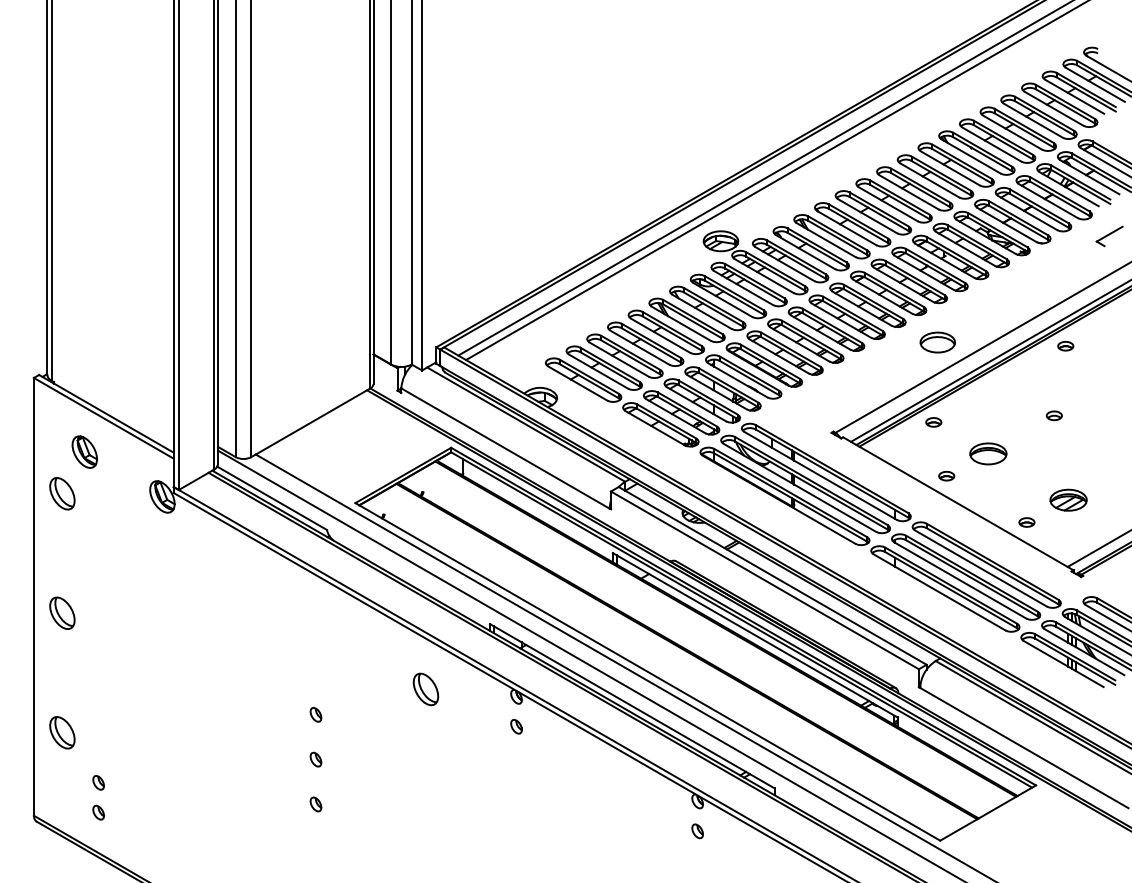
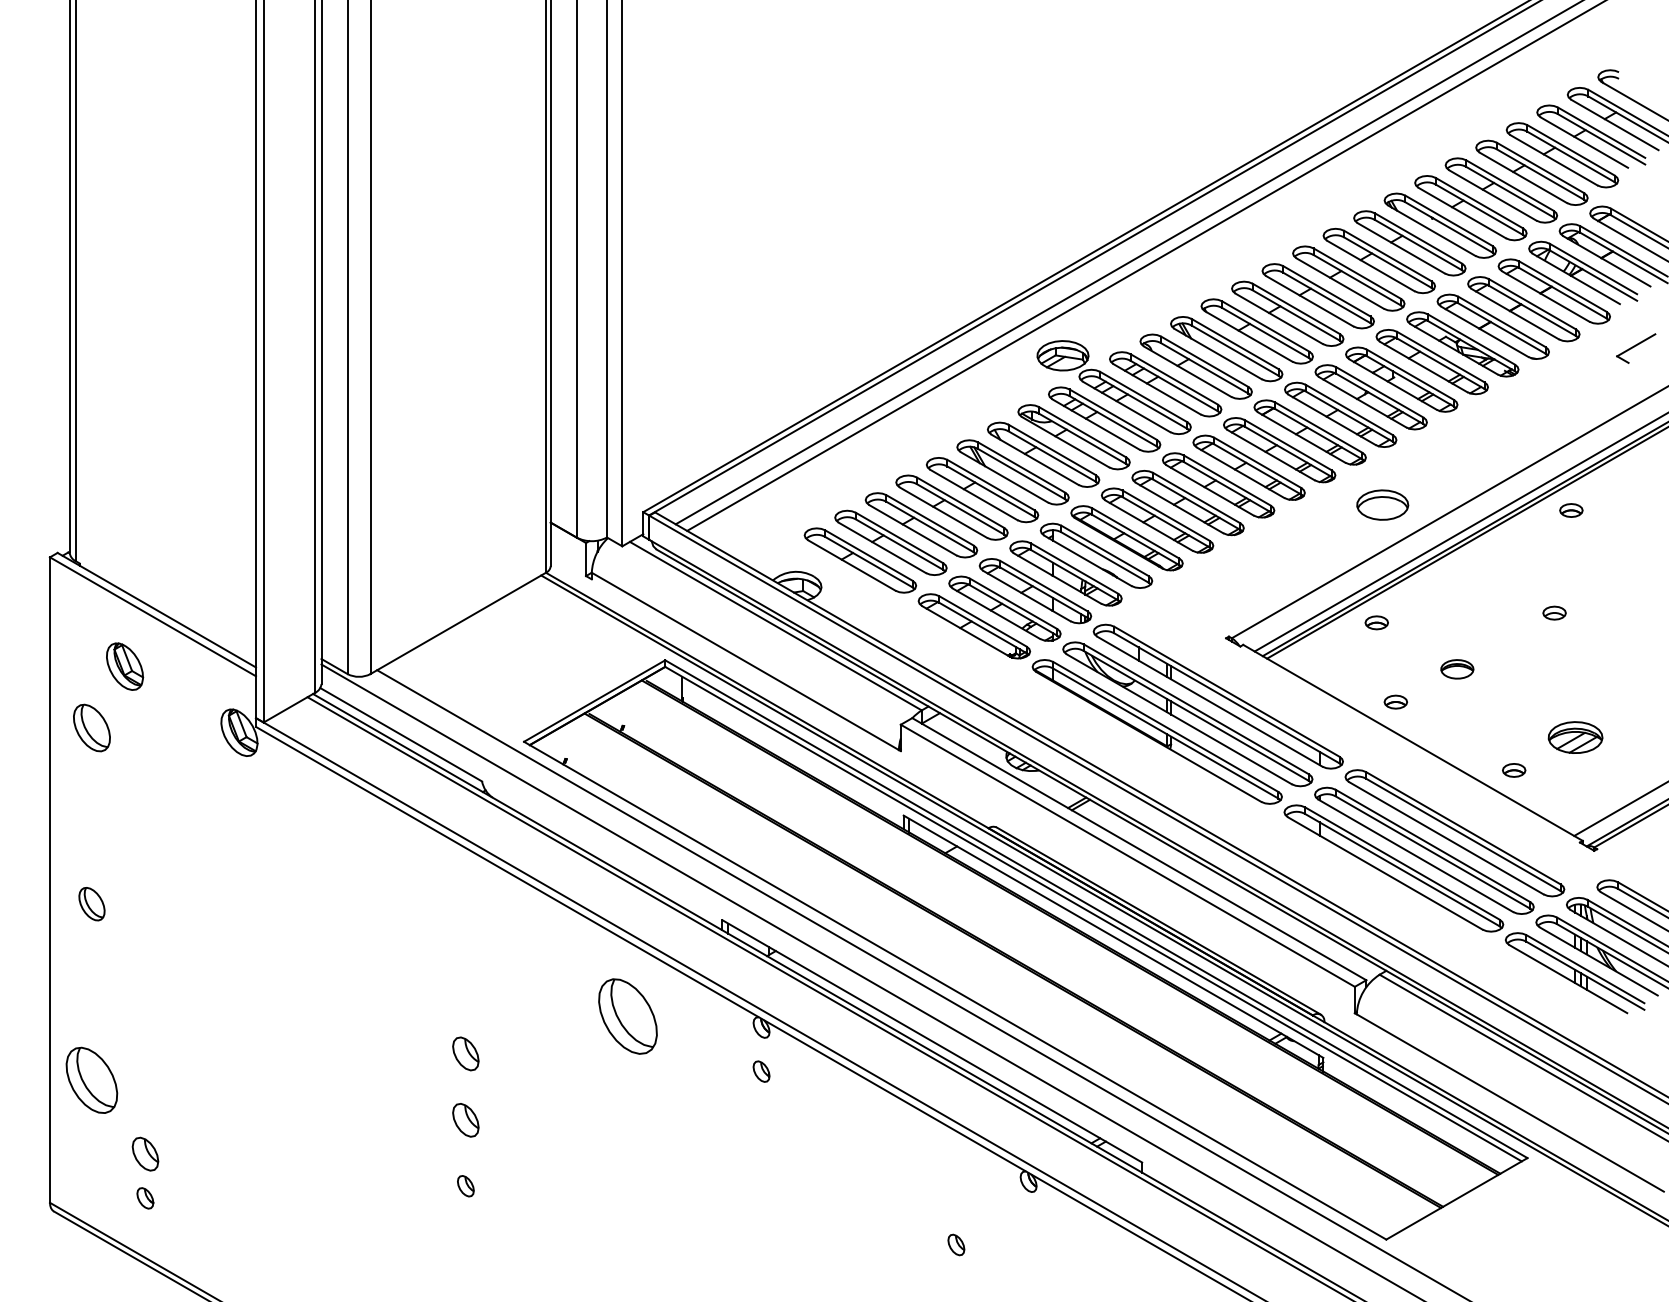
part: (988, 453) -> (1457, 668), size x0.6
part: (62, 612) -> (92, 903), size x0.7
part: (425, 689) -> (627, 1016), size x1.6
part: (315, 714) -> (465, 1053), size x1.6
part: (62, 732) -> (92, 1080), size x1.4
part: (315, 759) -> (465, 1119), size x1.6
part: (98, 782) -> (145, 1153), size x1.6
part: (697, 831) -> (956, 1245), moved

